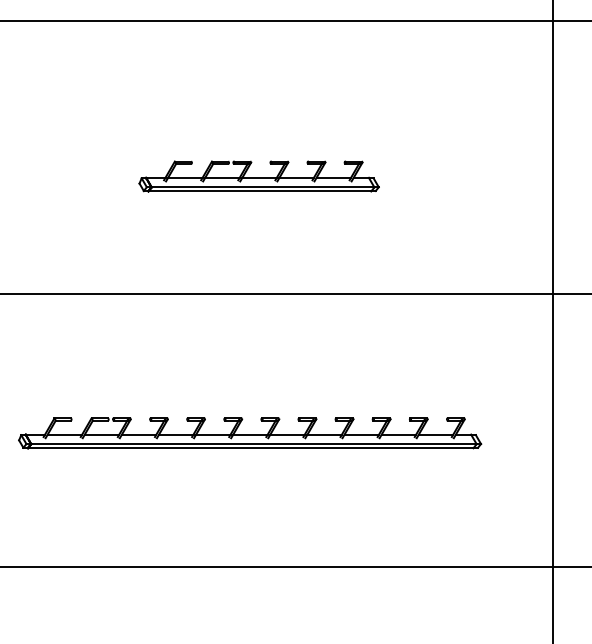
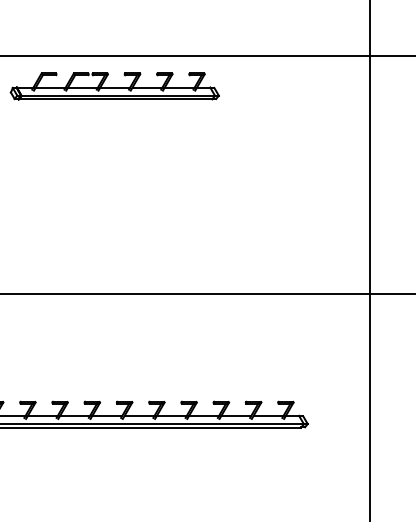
part: (258, 176) -> (114, 86), moved

